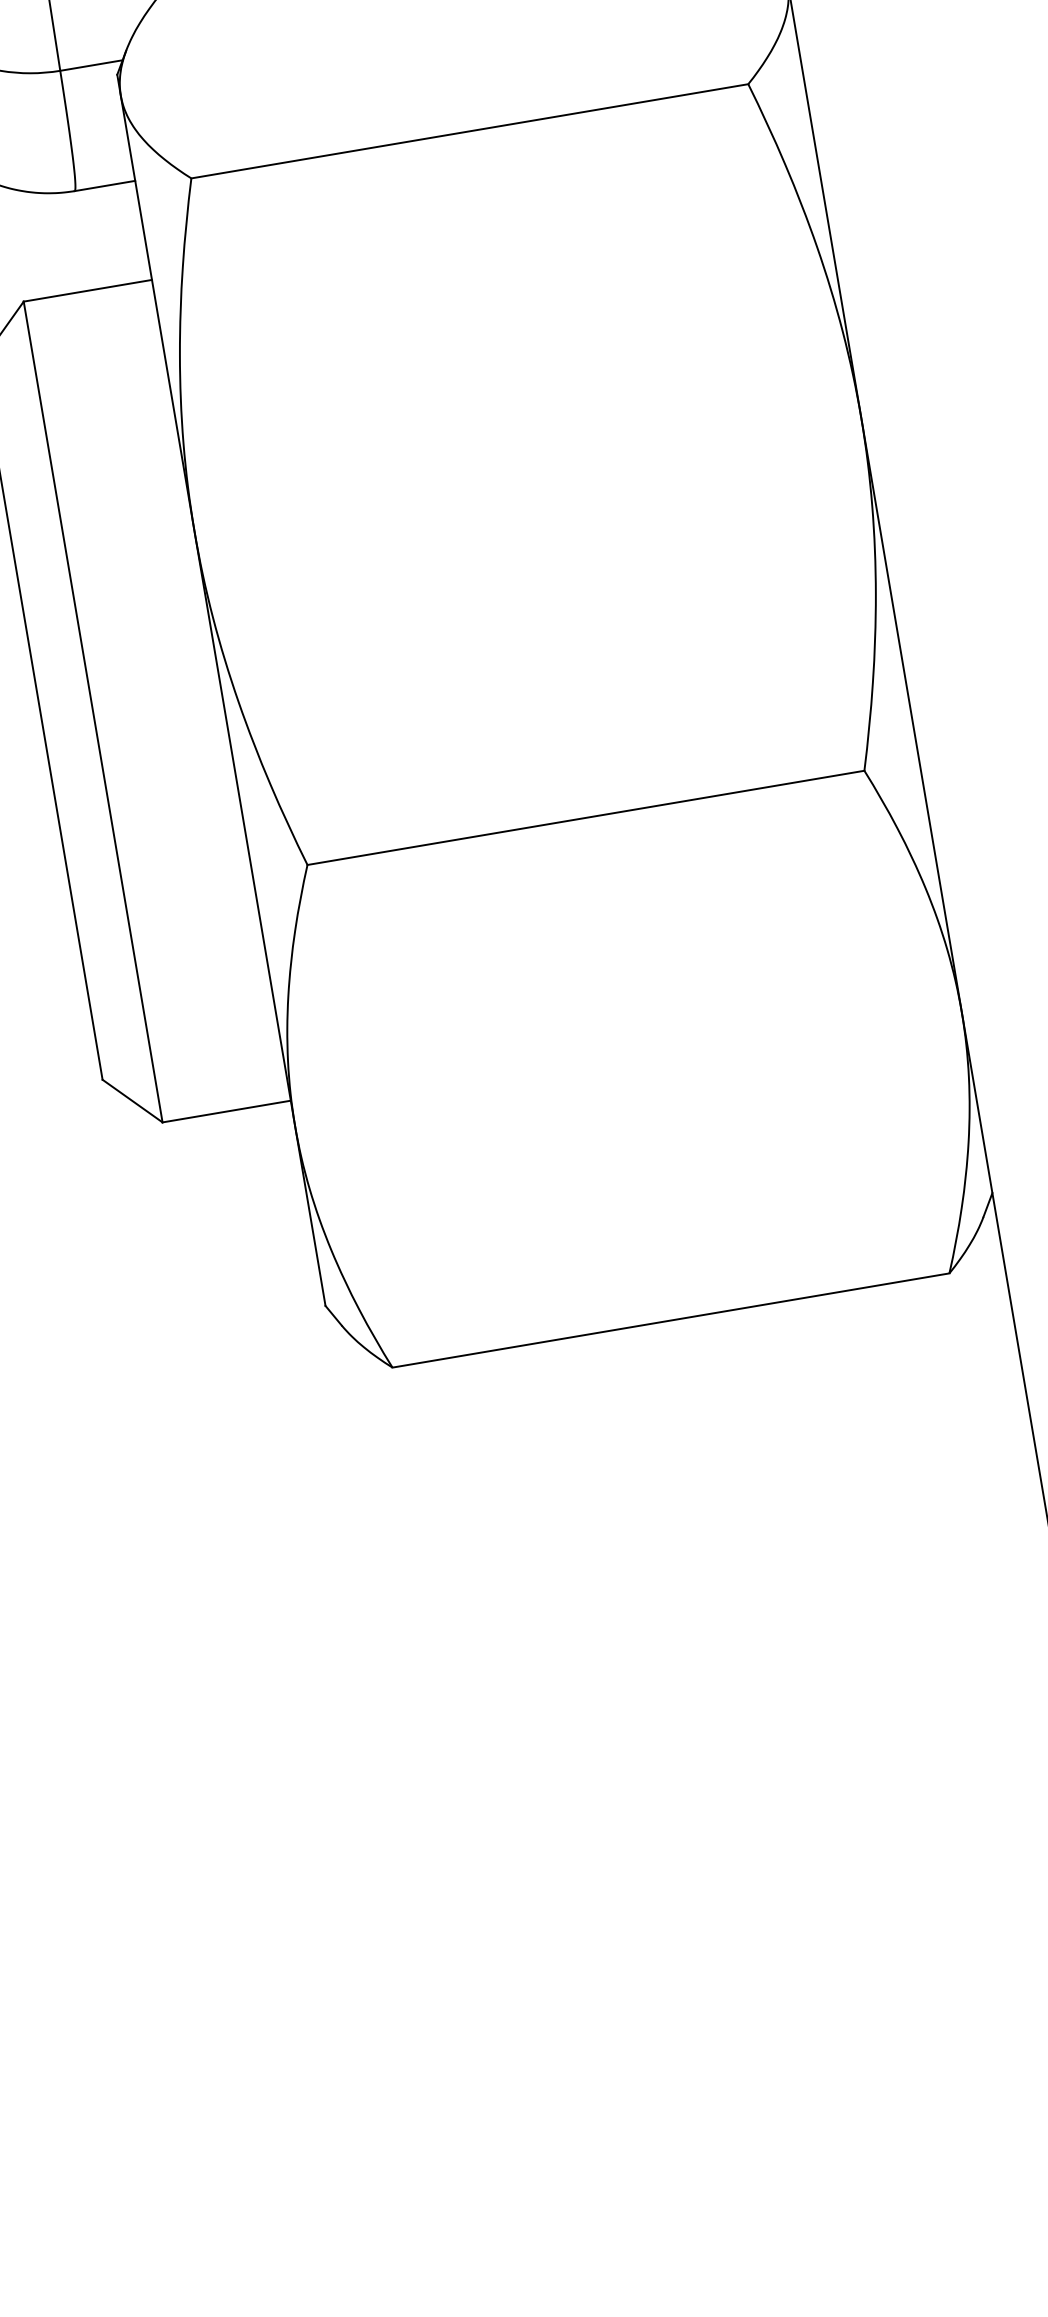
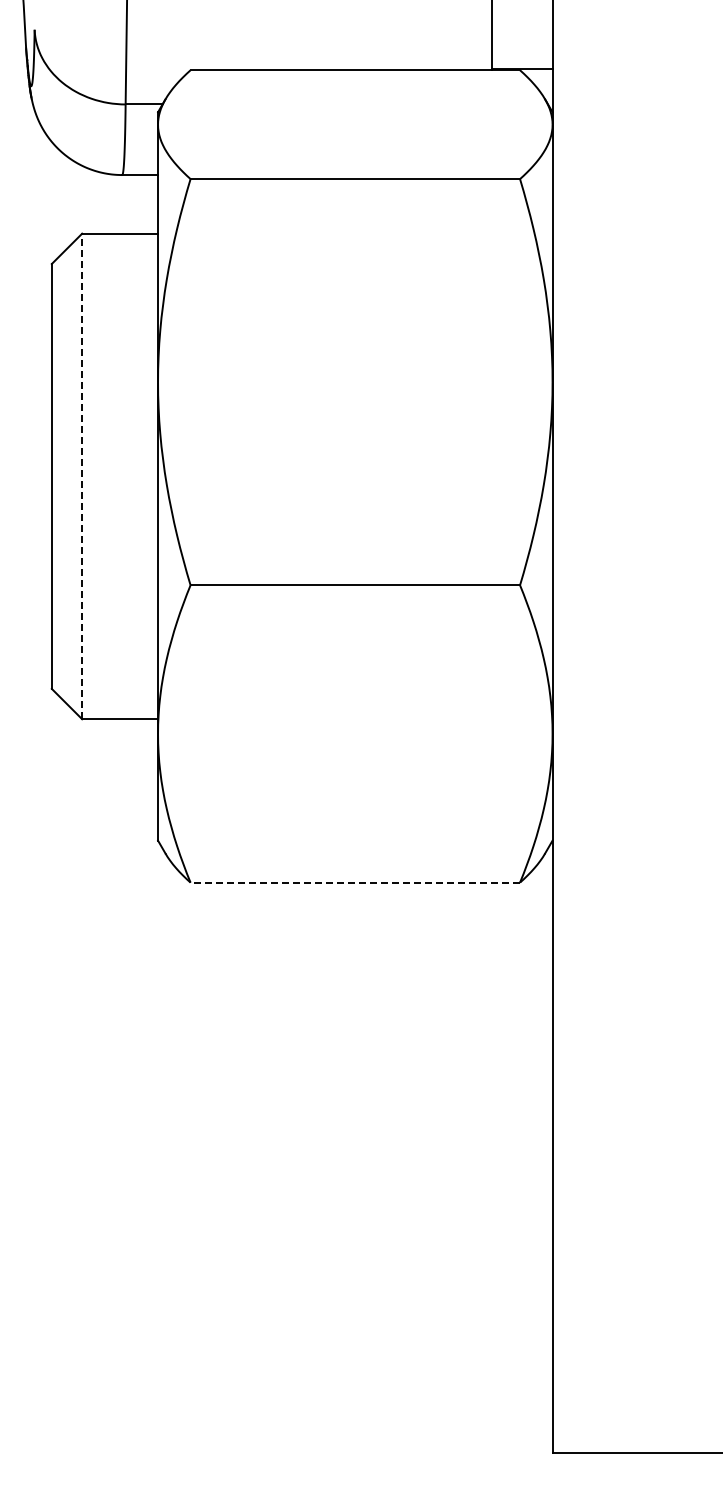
line: (93, 711) -> (82, 476), solid -> dashed
line: (671, 1320) -> (355, 882), solid -> dashed

